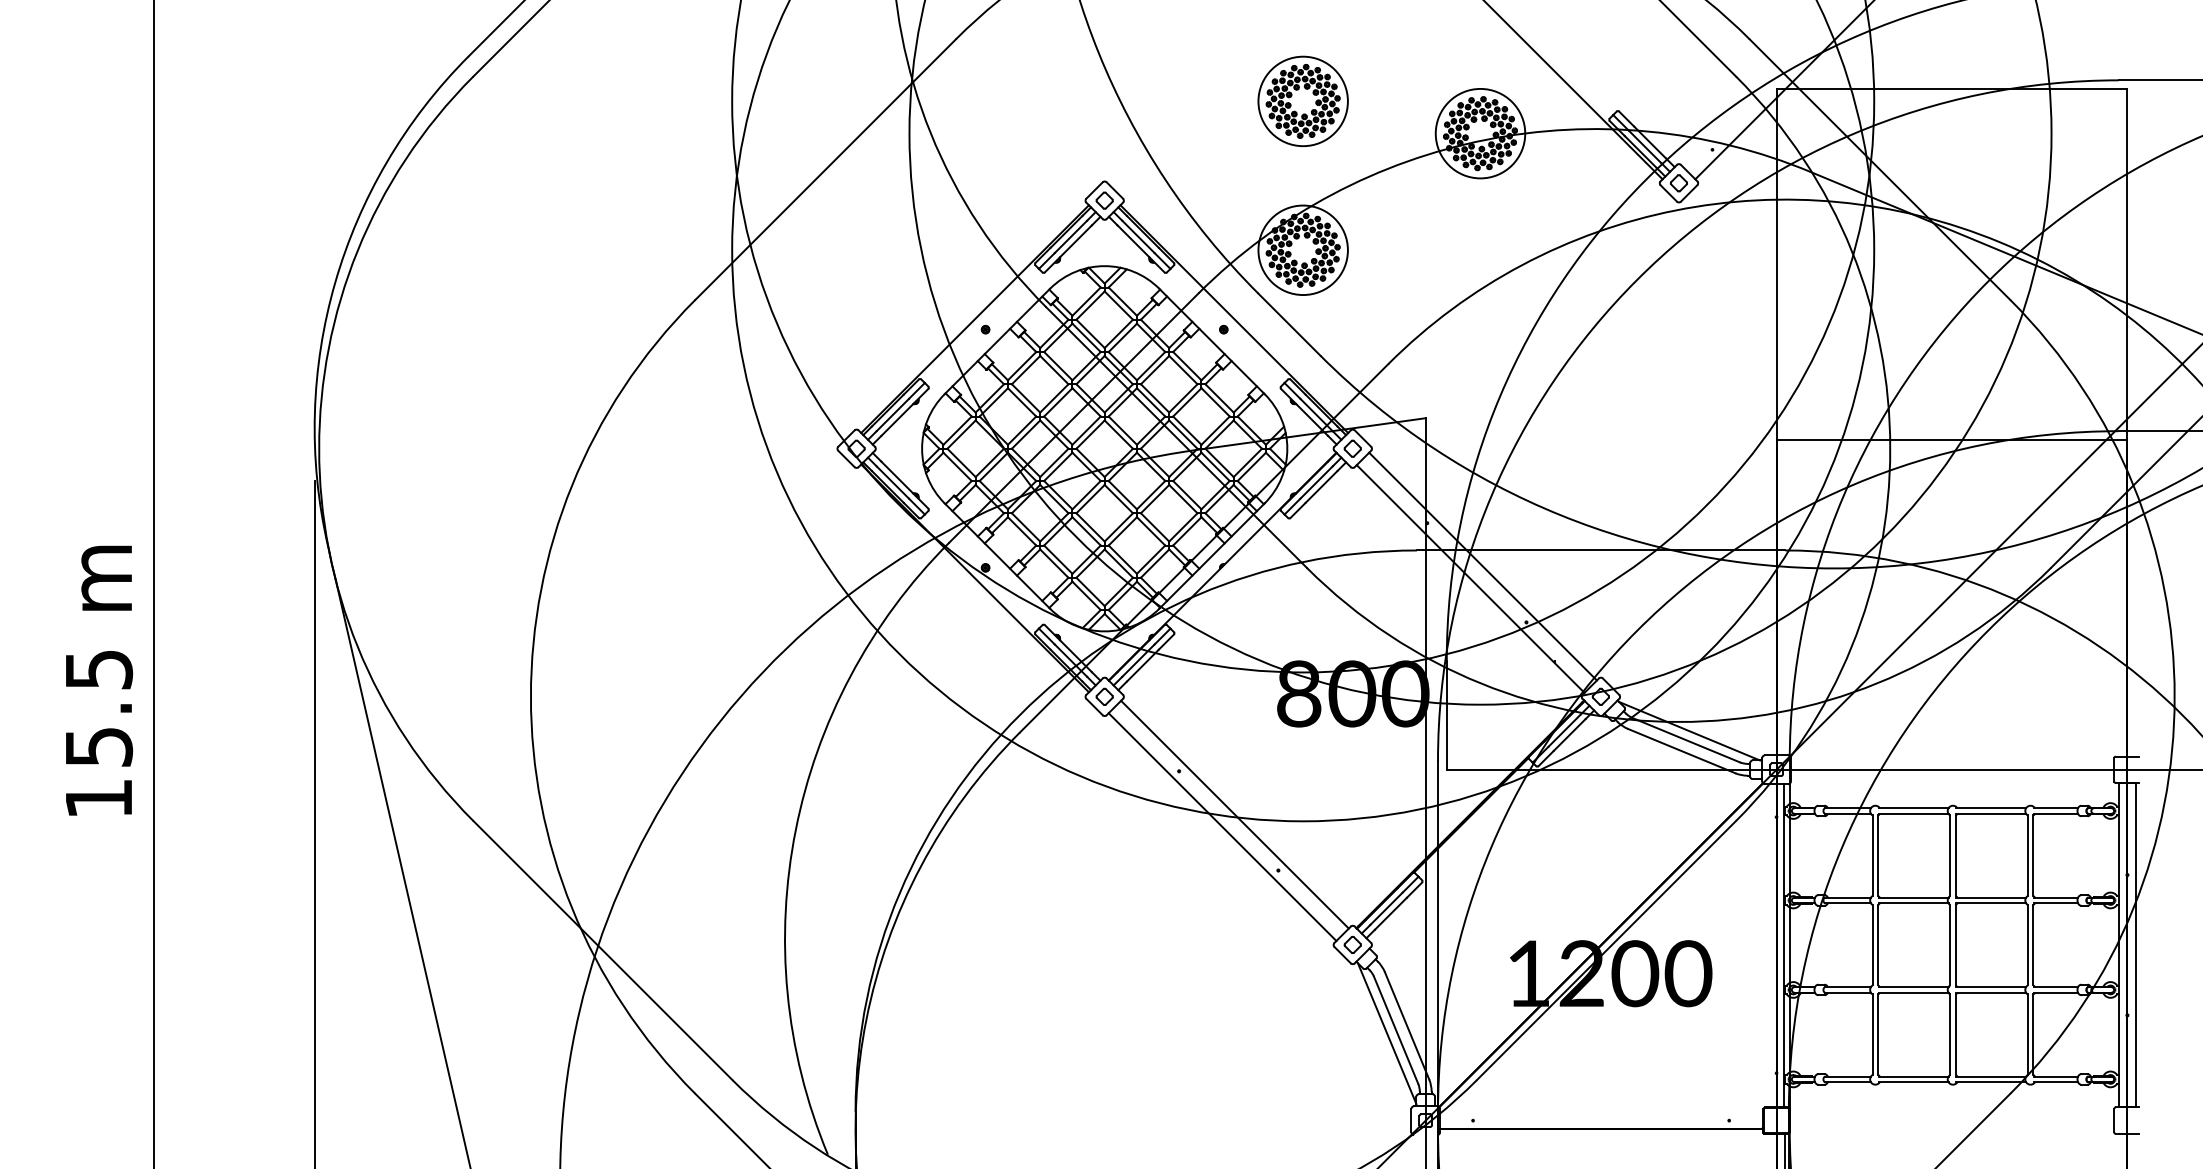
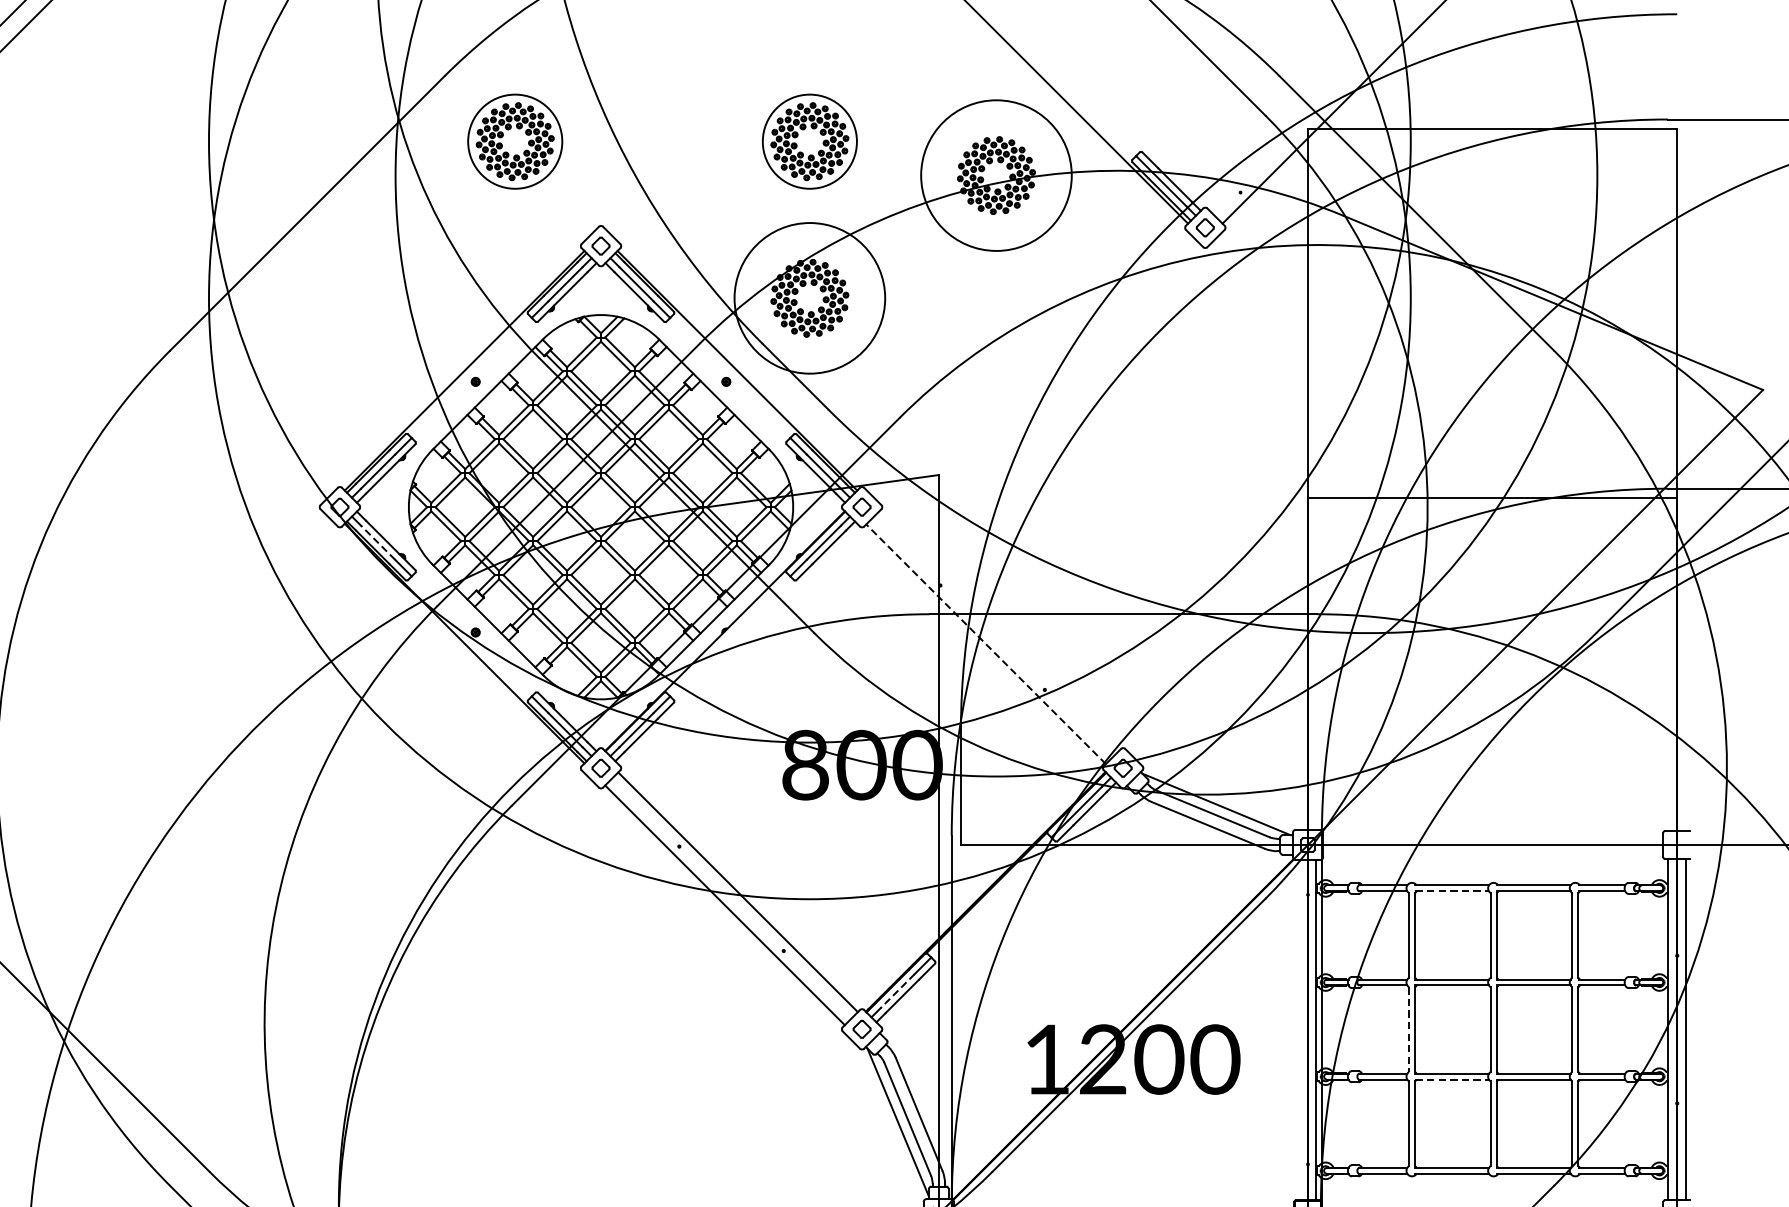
part: (1022, 101) -> (514, 141), added
circle: (1480, 133) -> (996, 175), size x1.6
circle: (1302, 250) -> (809, 298), size x1.6
line: (892, 482) -> (377, 542), solid -> dashed
line: (1482, 566) -> (998, 631), removed
line: (1470, 578) -> (985, 643), solid -> dashed
line: (1913, 813) -> (1452, 891), solid -> dashed
line: (1386, 908) -> (897, 990), solid -> dashed
line: (1872, 945) -> (1408, 1029), solid -> dashed
line: (1913, 992) -> (1452, 1079), solid -> dashed

